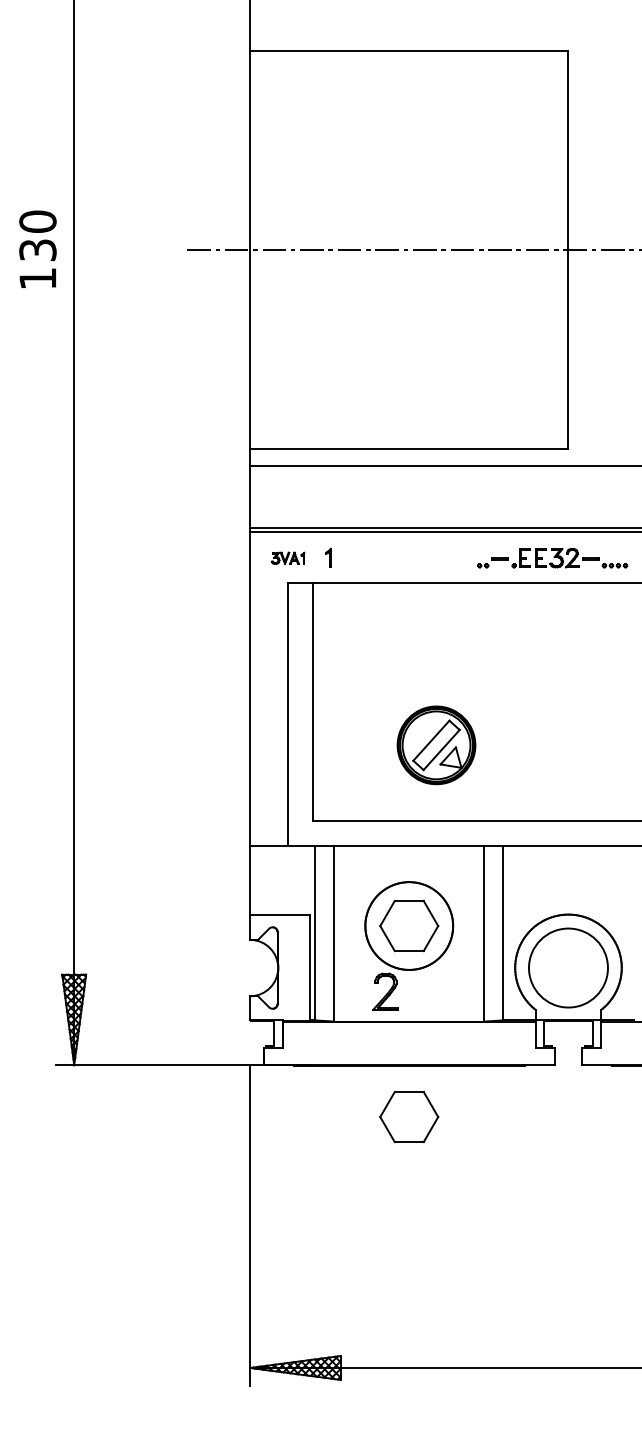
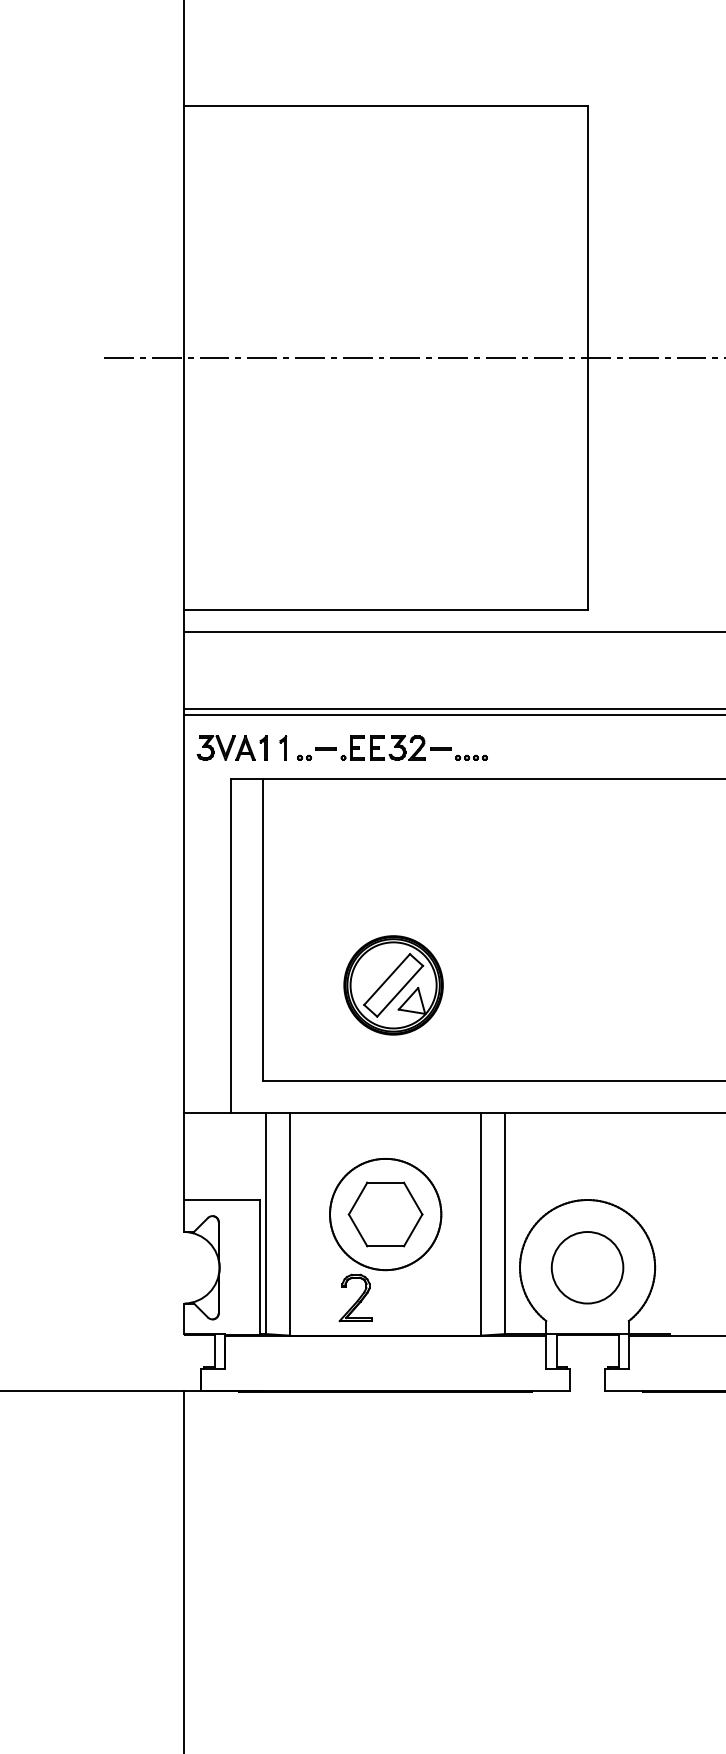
part: (287, 558) -> (231, 748), size x1.67
part: (552, 558) -> (392, 748), moved
part: (436, 745) -> (393, 985), moved
circle: (568, 967) -> (587, 1267), size x0.71
part: (409, 1116) -> (385, 1455), removed

